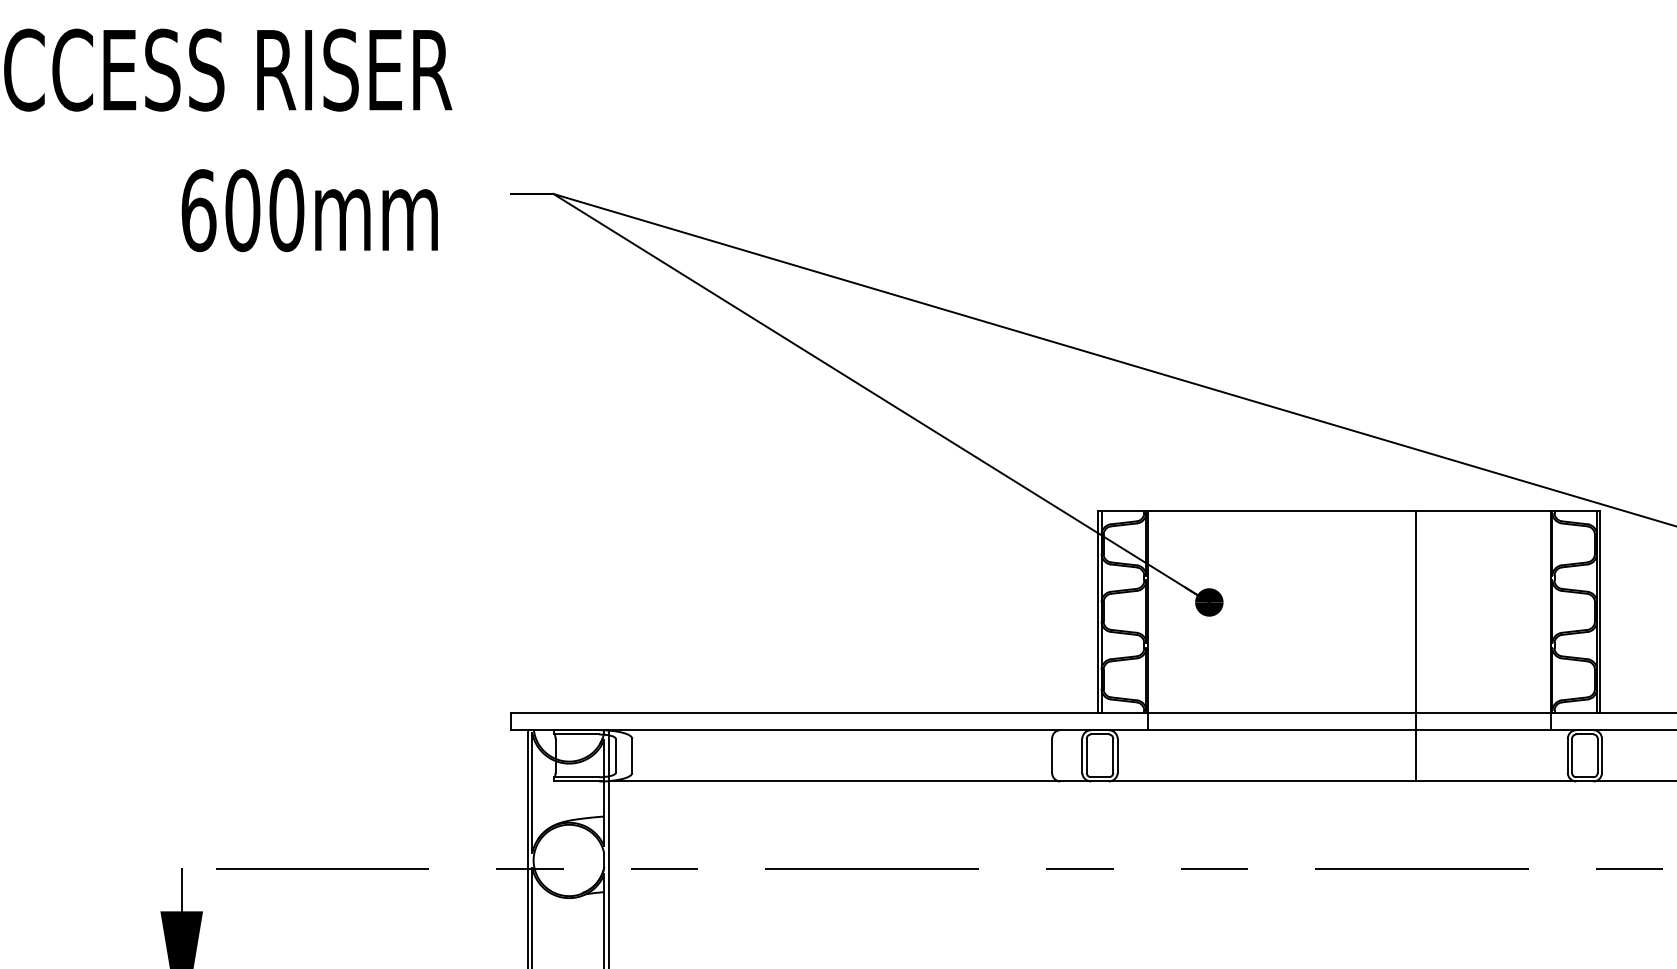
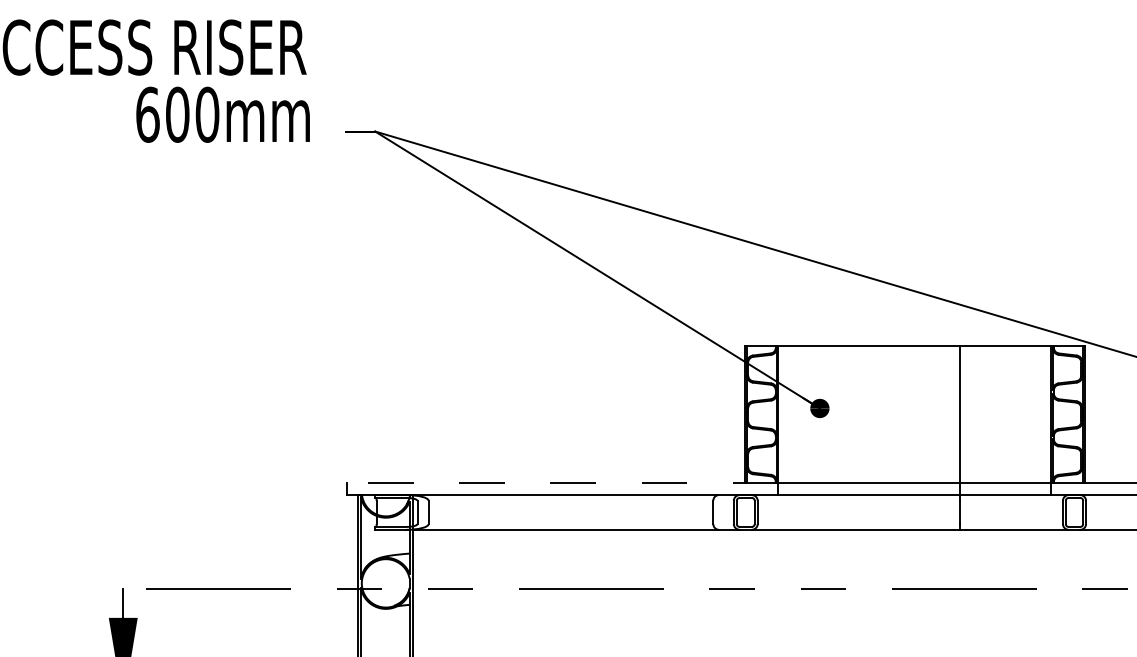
text: (308, 210) -> (222, 114), moved
line: (829, 713) -> (562, 483), solid -> dashed

